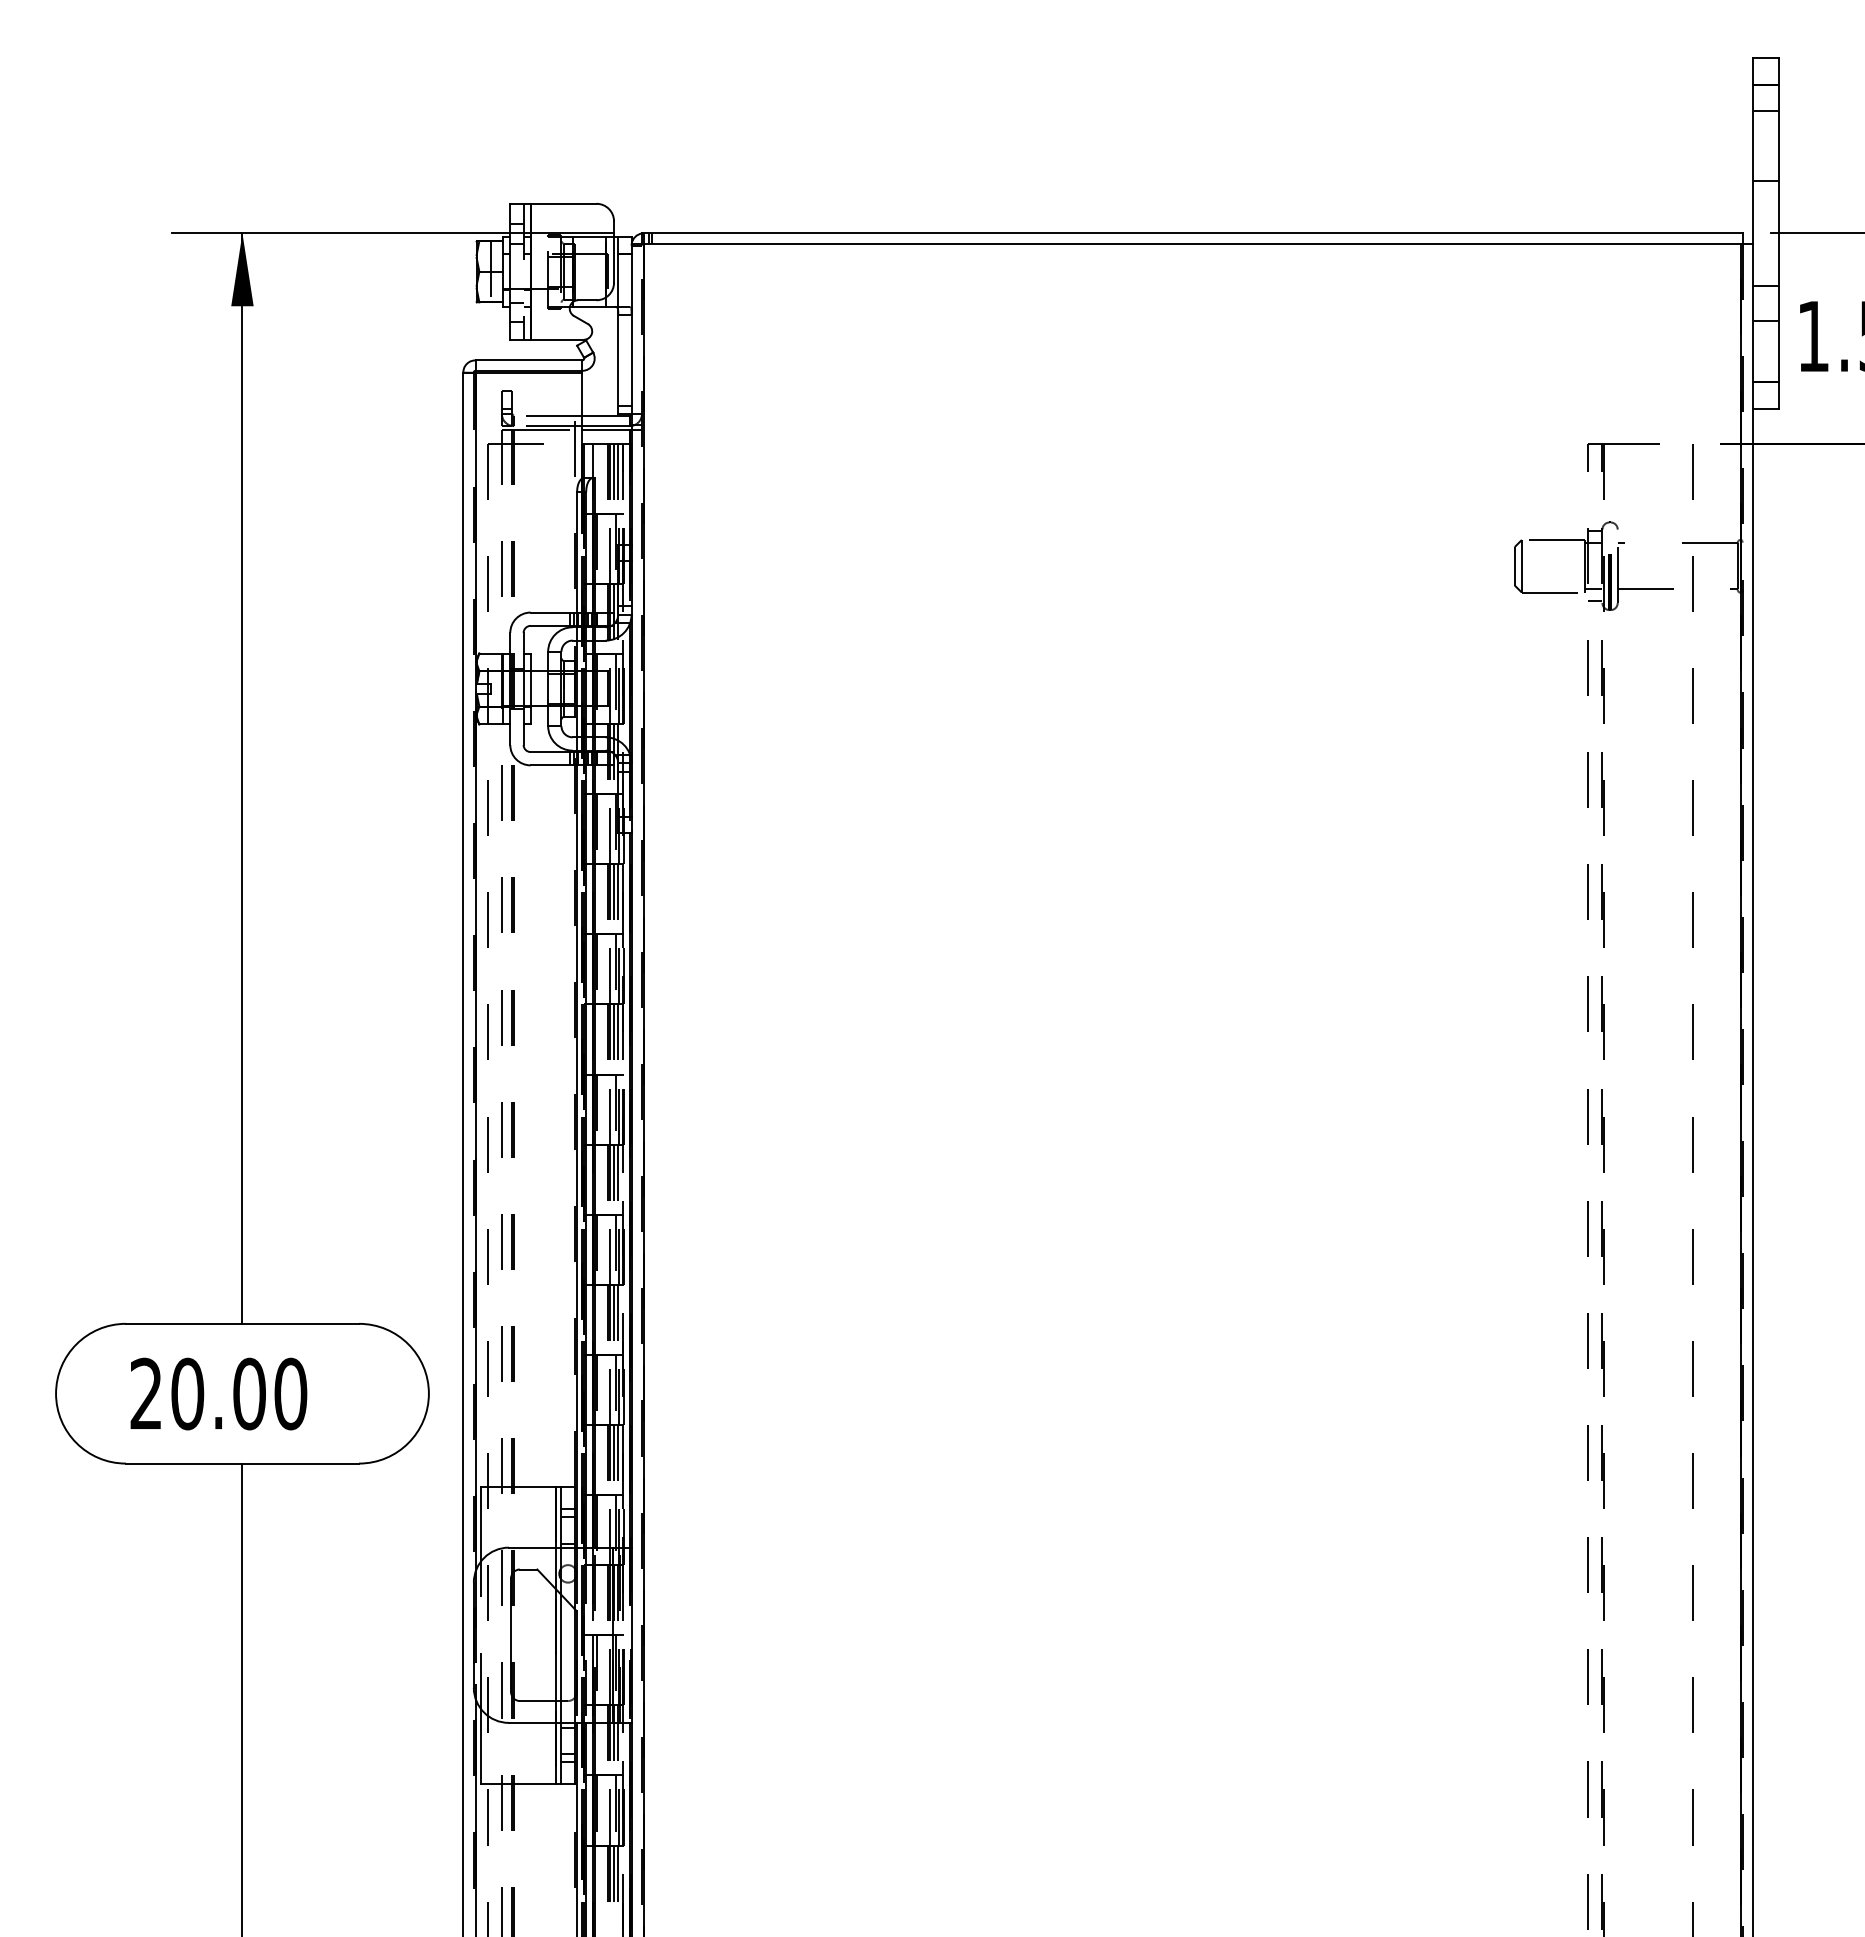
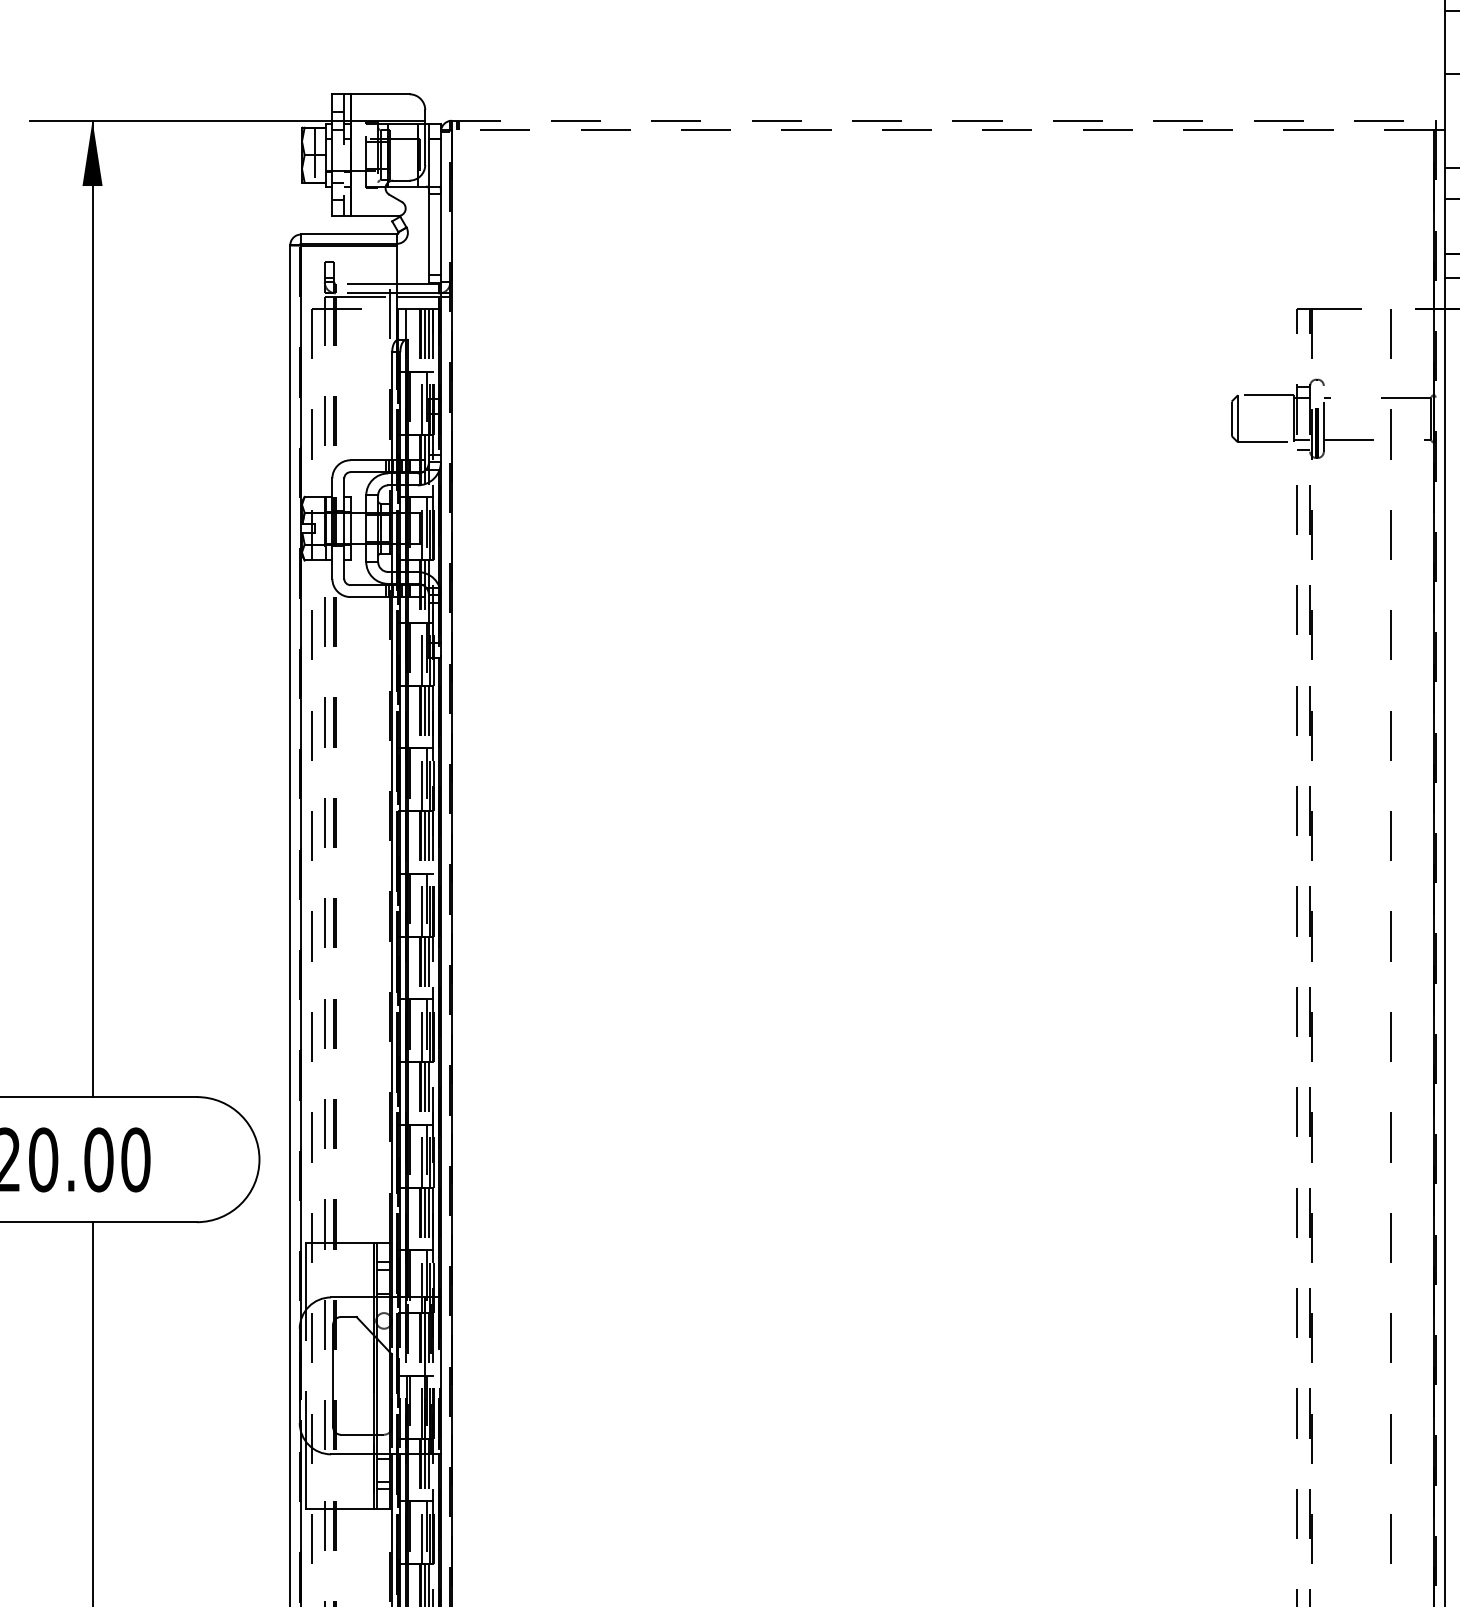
line: (1192, 233) -> (943, 120), solid -> dashed
line: (1191, 243) -> (942, 129), solid -> dashed

